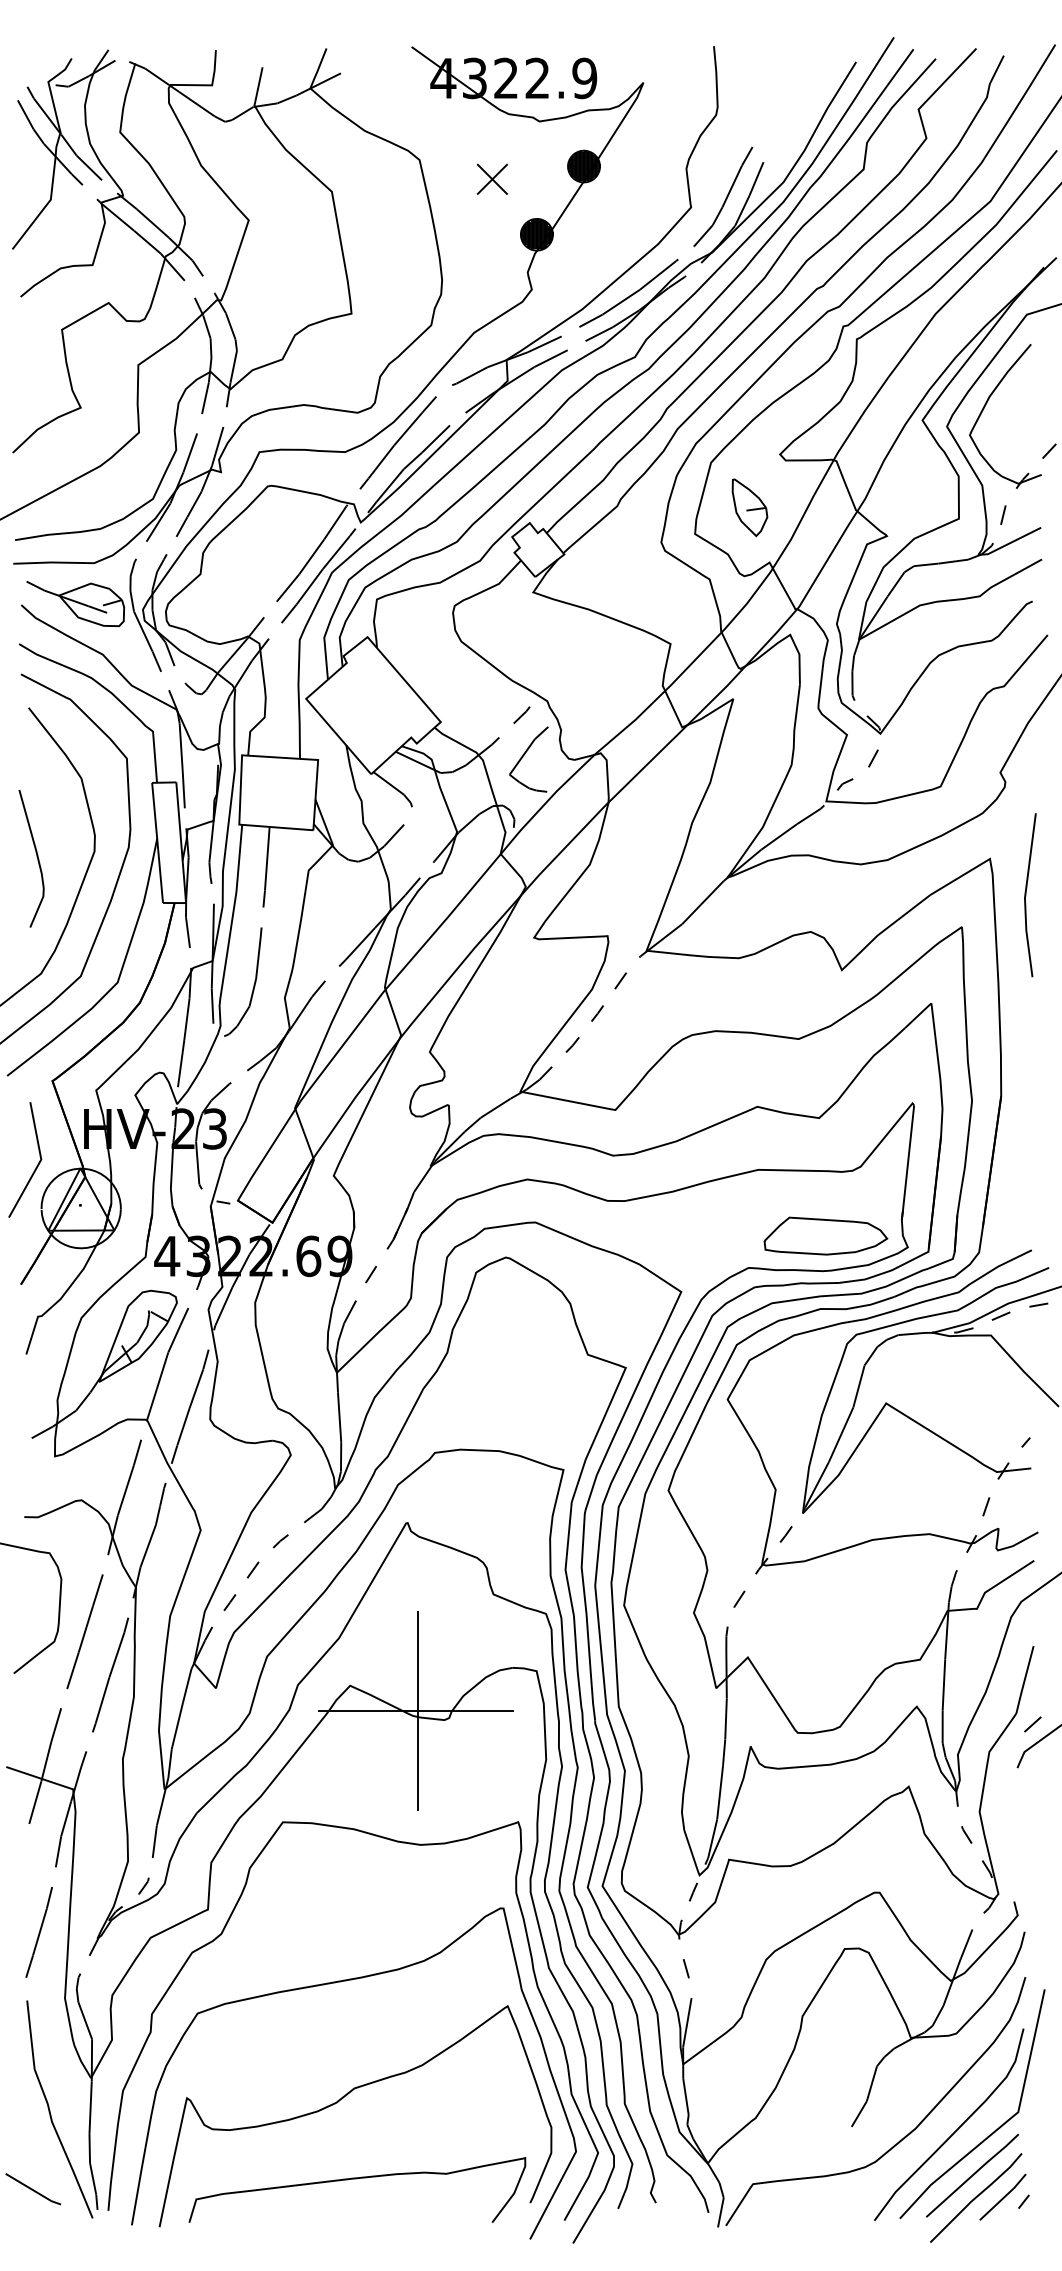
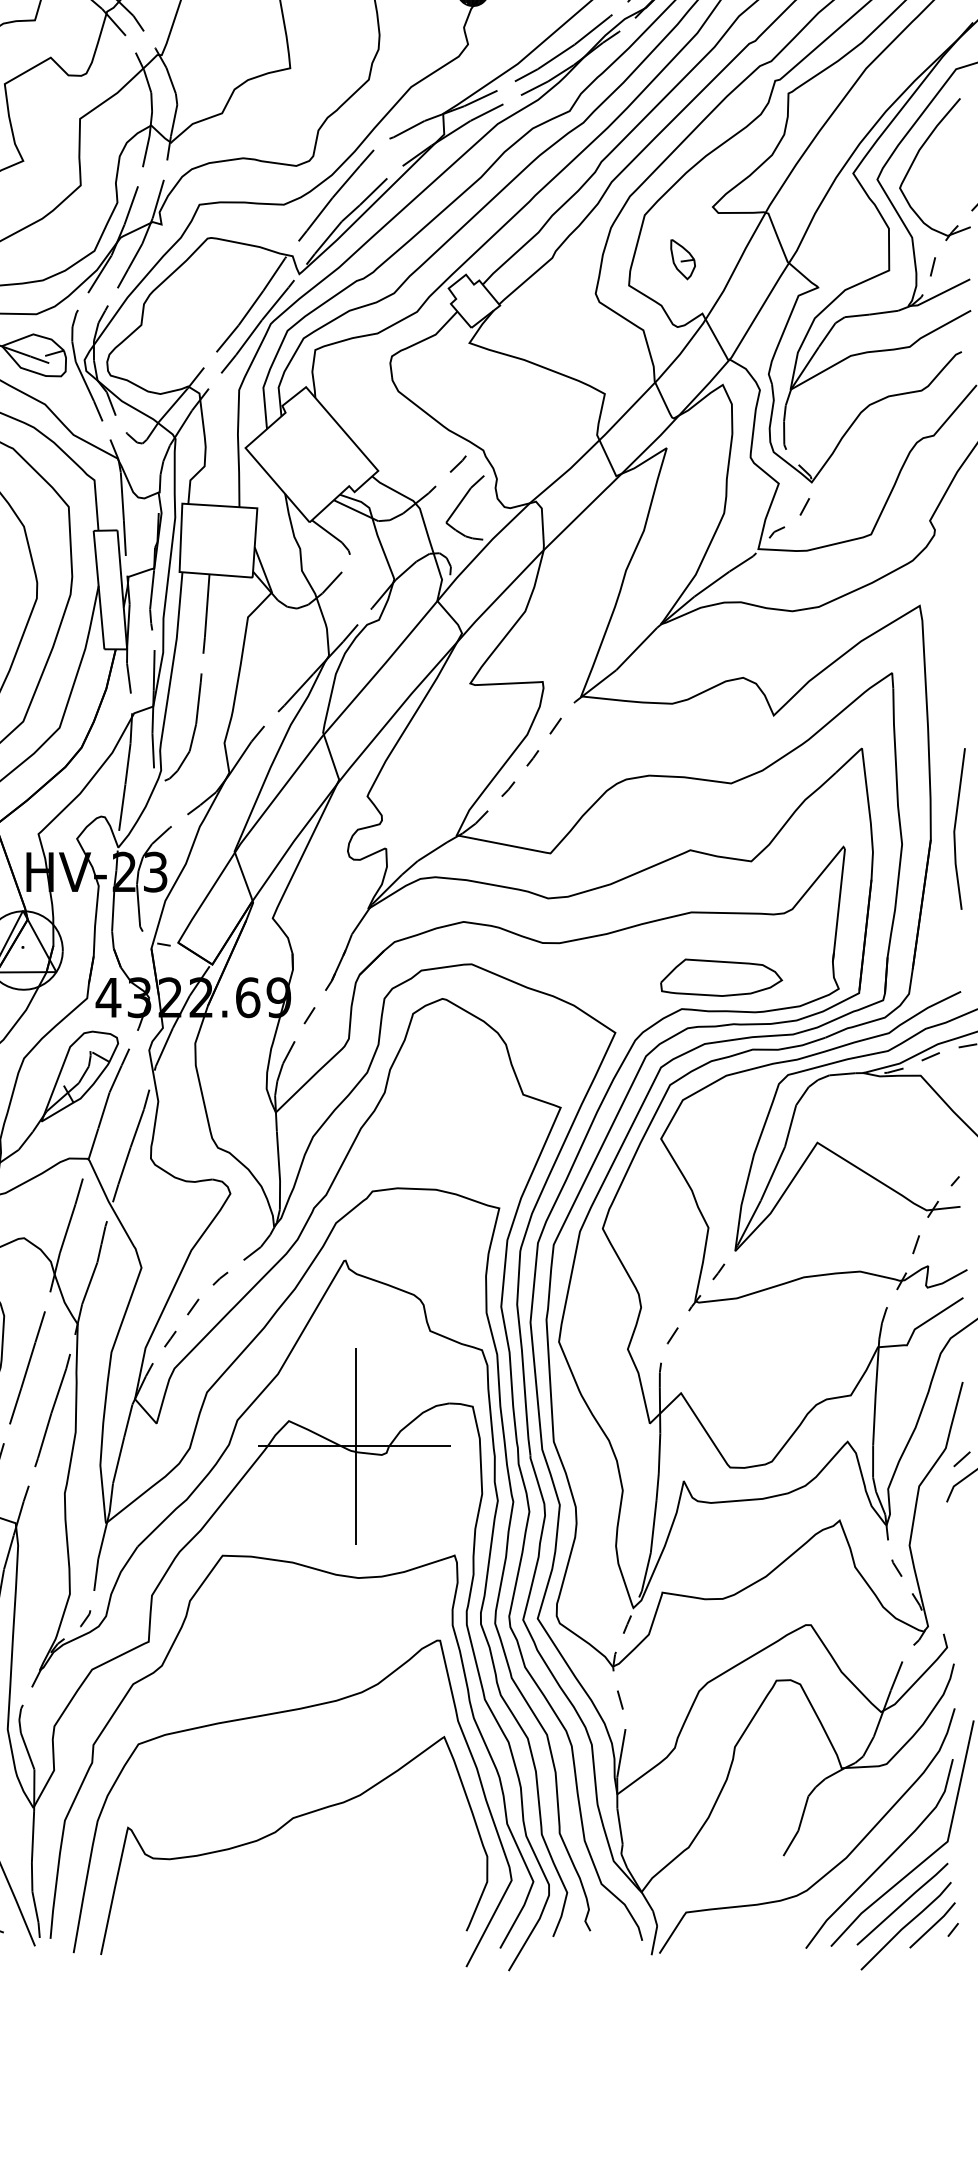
part: (749, 507) -> (682, 259), size x0.7
line: (1026, 895) -> (955, 829), moved
part: (825, 1235) -> (721, 977), moved
curve: (357, 2179) -> (296, 1907), removed

